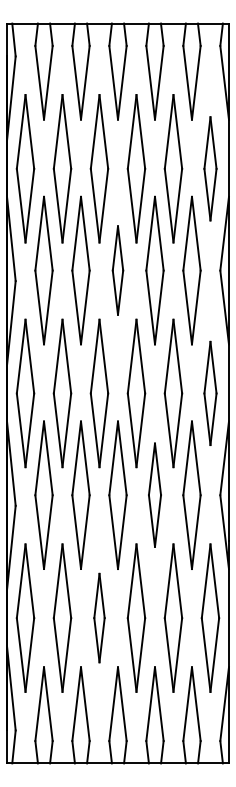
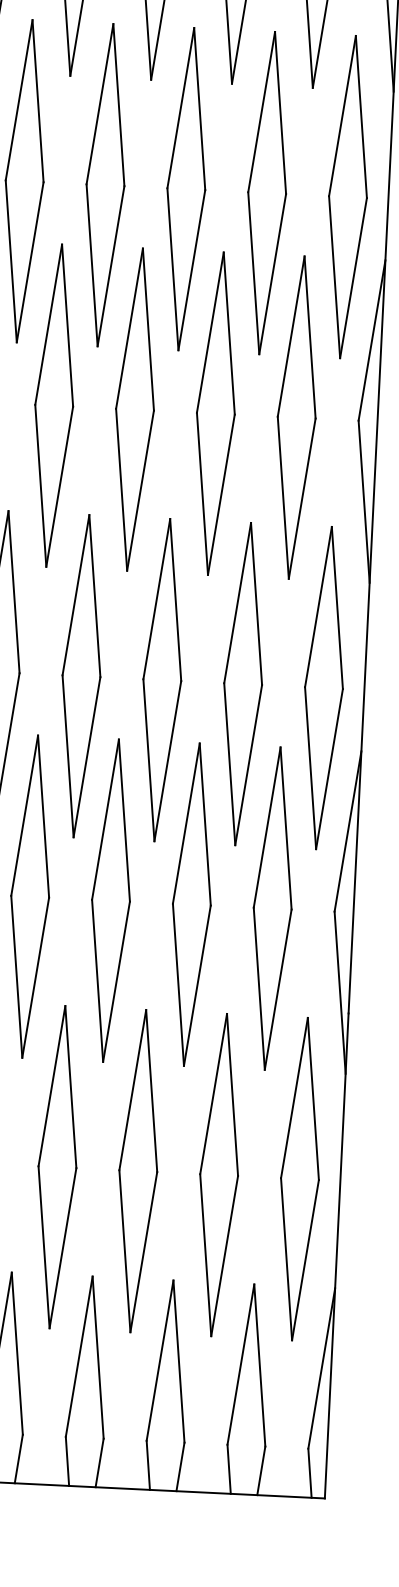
part: (210, 168) -> (348, 196), size x1.43
part: (117, 270) -> (133, 409), size x1.67
part: (210, 393) -> (324, 688), size x1.43
part: (154, 494) -> (190, 902), size x1.43
part: (99, 617) -> (57, 1165), size x1.67

